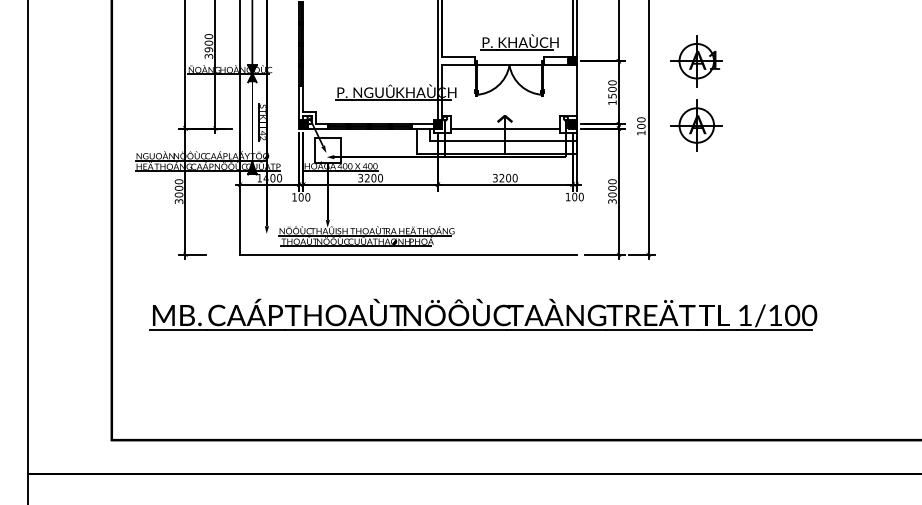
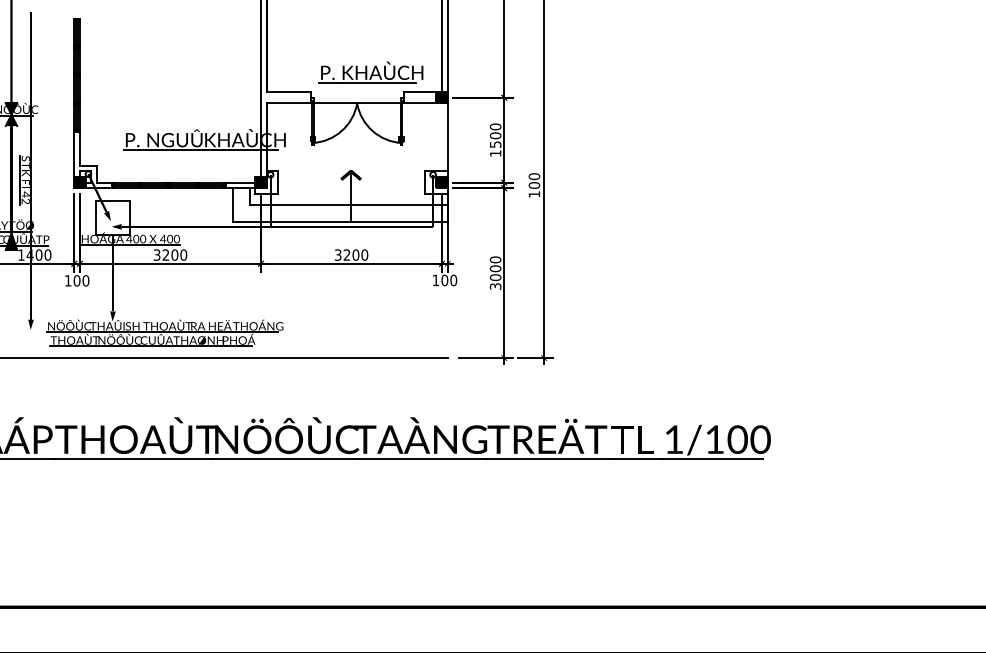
part: (696, 61) -> (608, 98), removed
part: (696, 125) -> (608, 184), removed
line: (505, 128) -> (351, 188), removed

